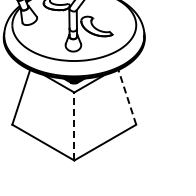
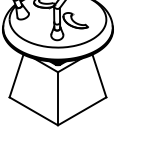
line: (127, 97) -> (99, 76), dashed -> solid
line: (74, 126) -> (58, 98), dashed -> solid

